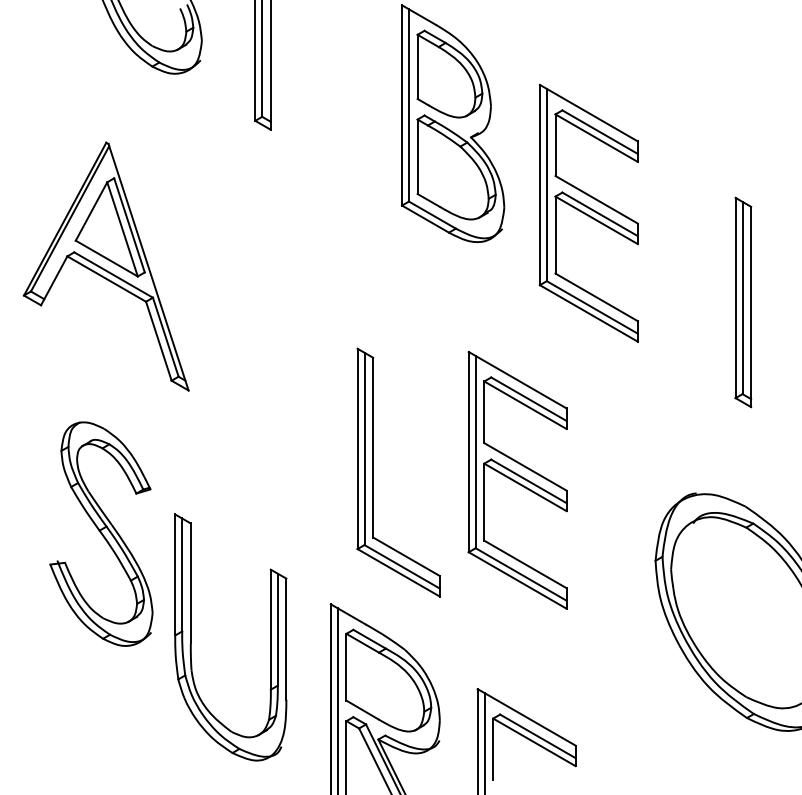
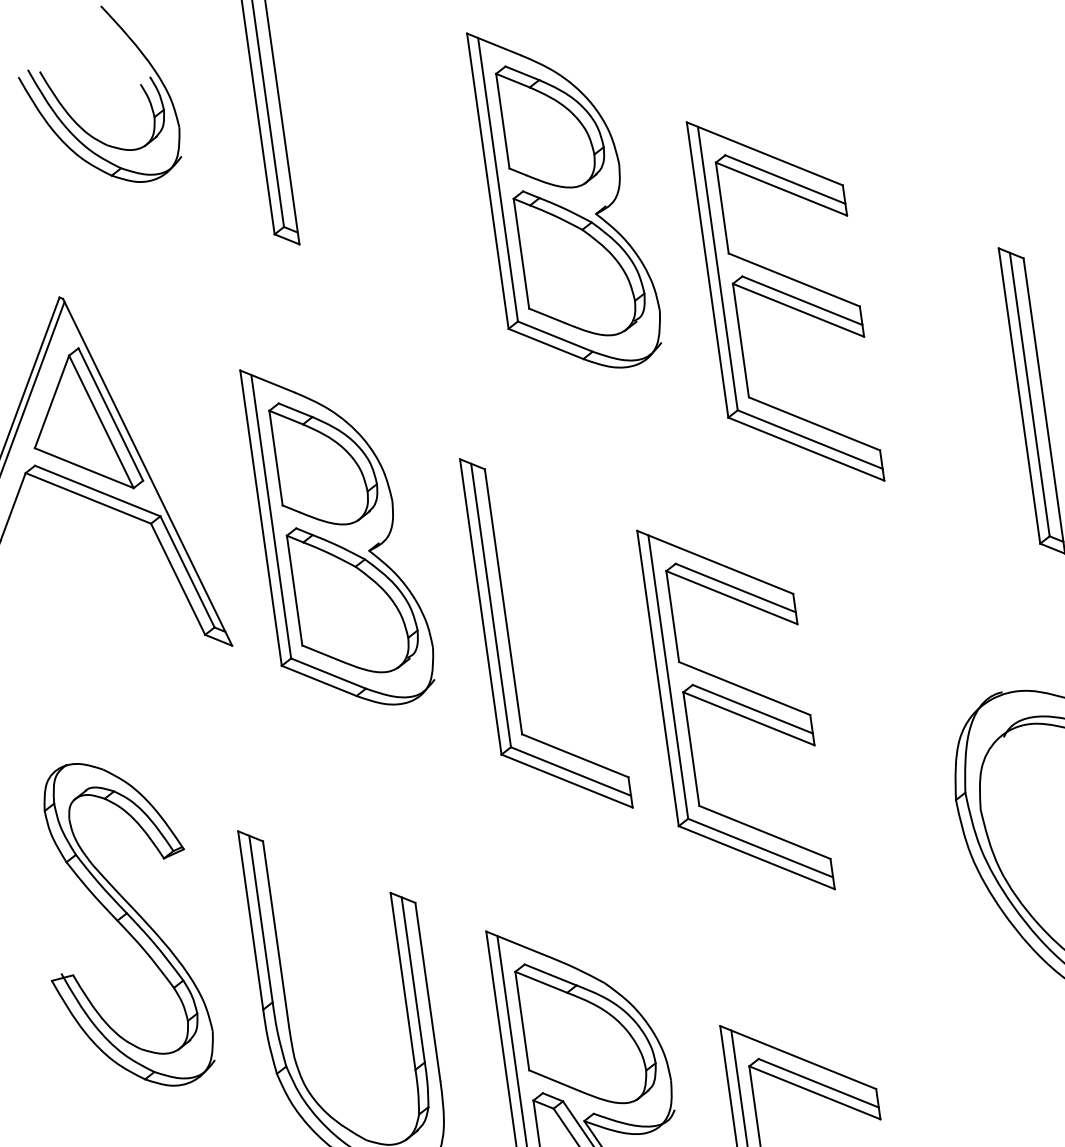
part: (270, 326) -> (339, 534), added
part: (373, 472) -> (509, 638), moved
part: (101, 533) -> (120, 924), moved

